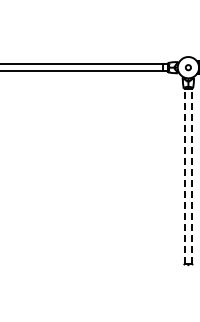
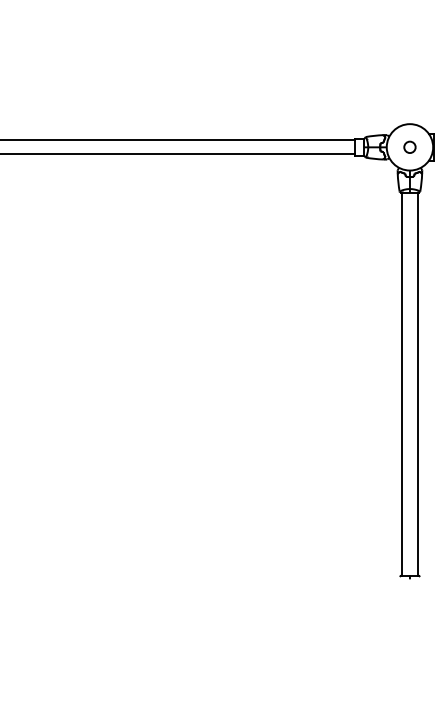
line: (184, 176) -> (401, 384), dashed -> solid
line: (192, 176) -> (418, 384), dashed -> solid

